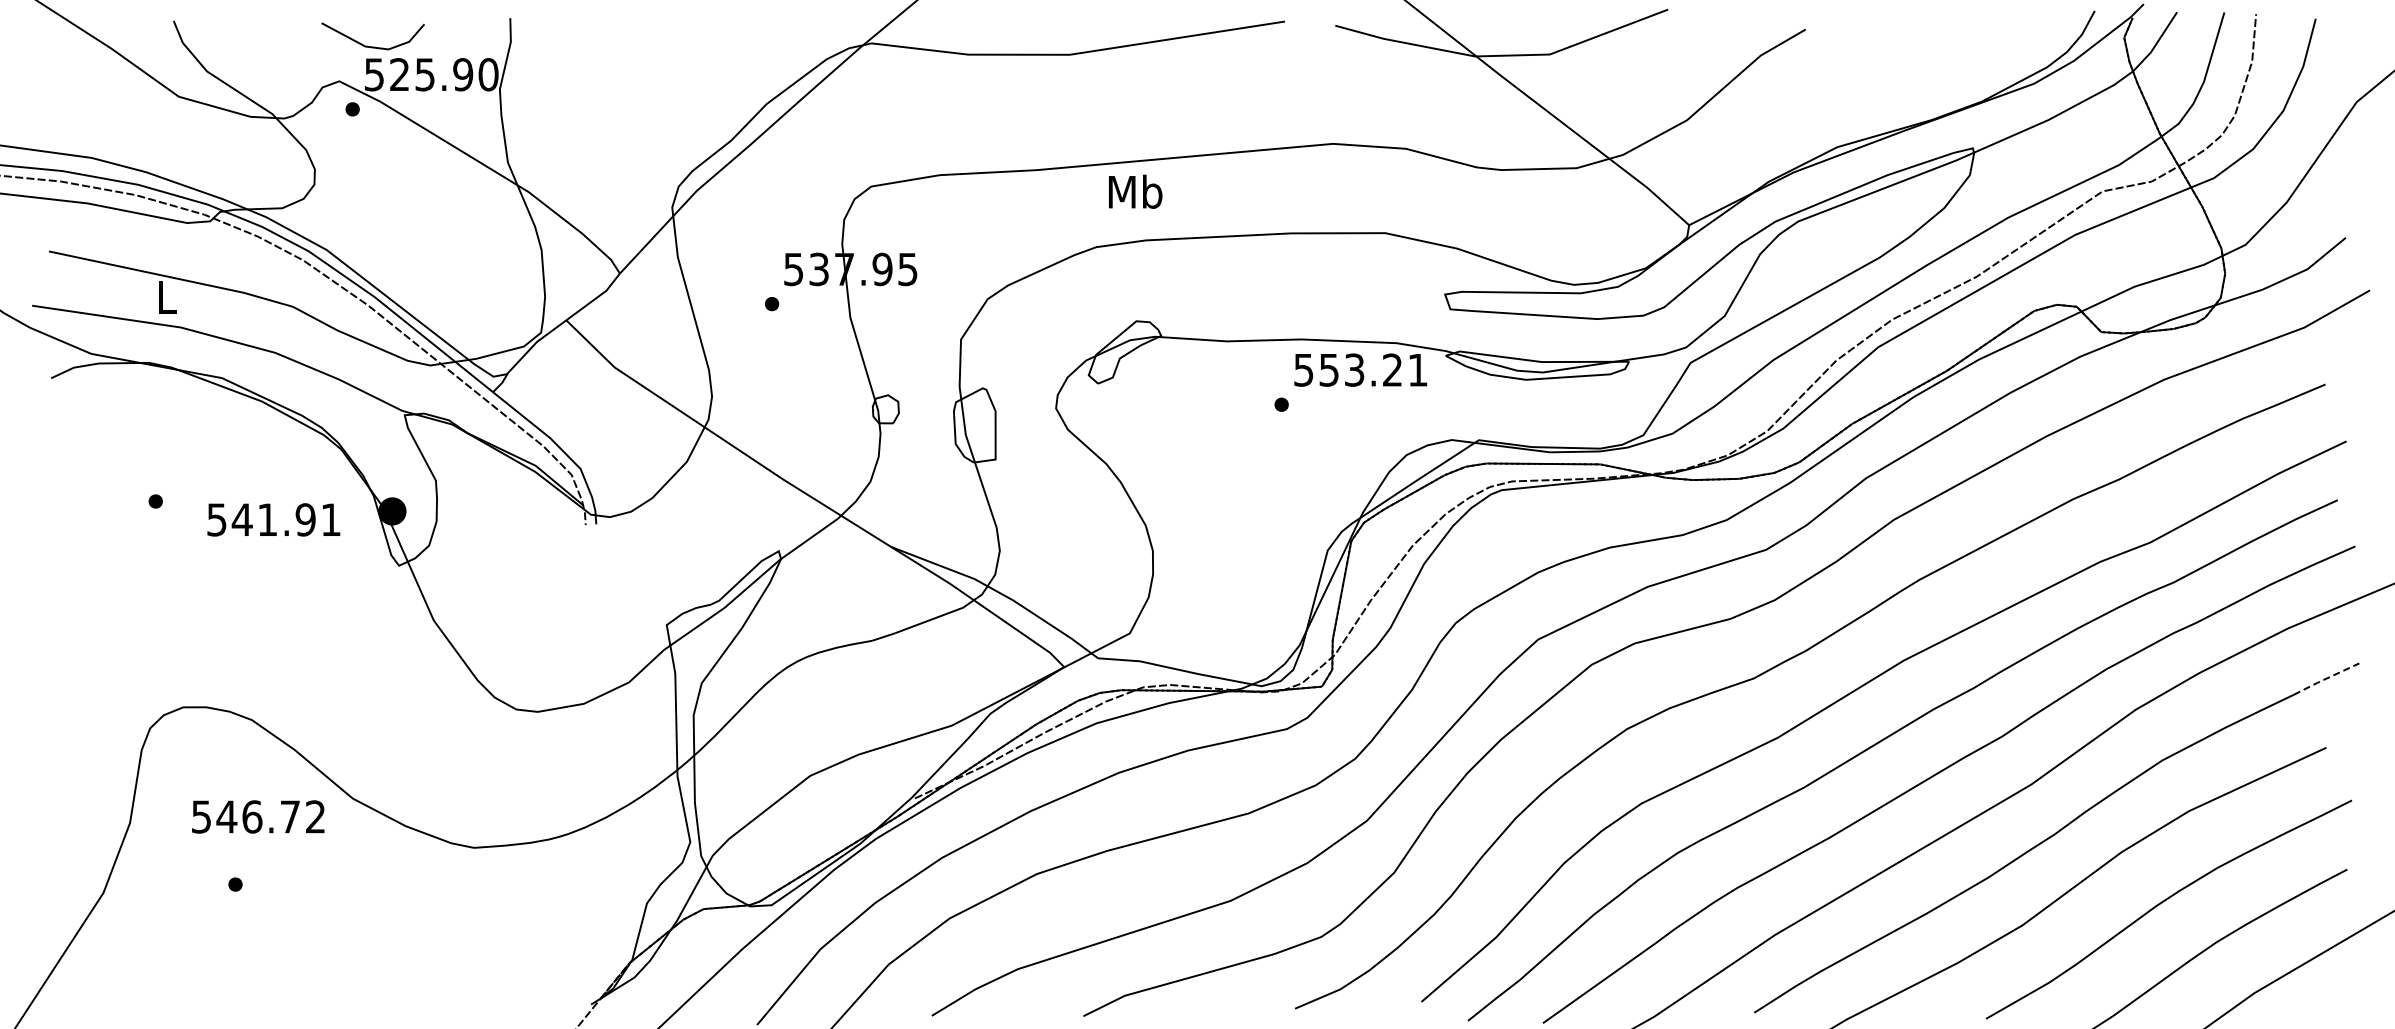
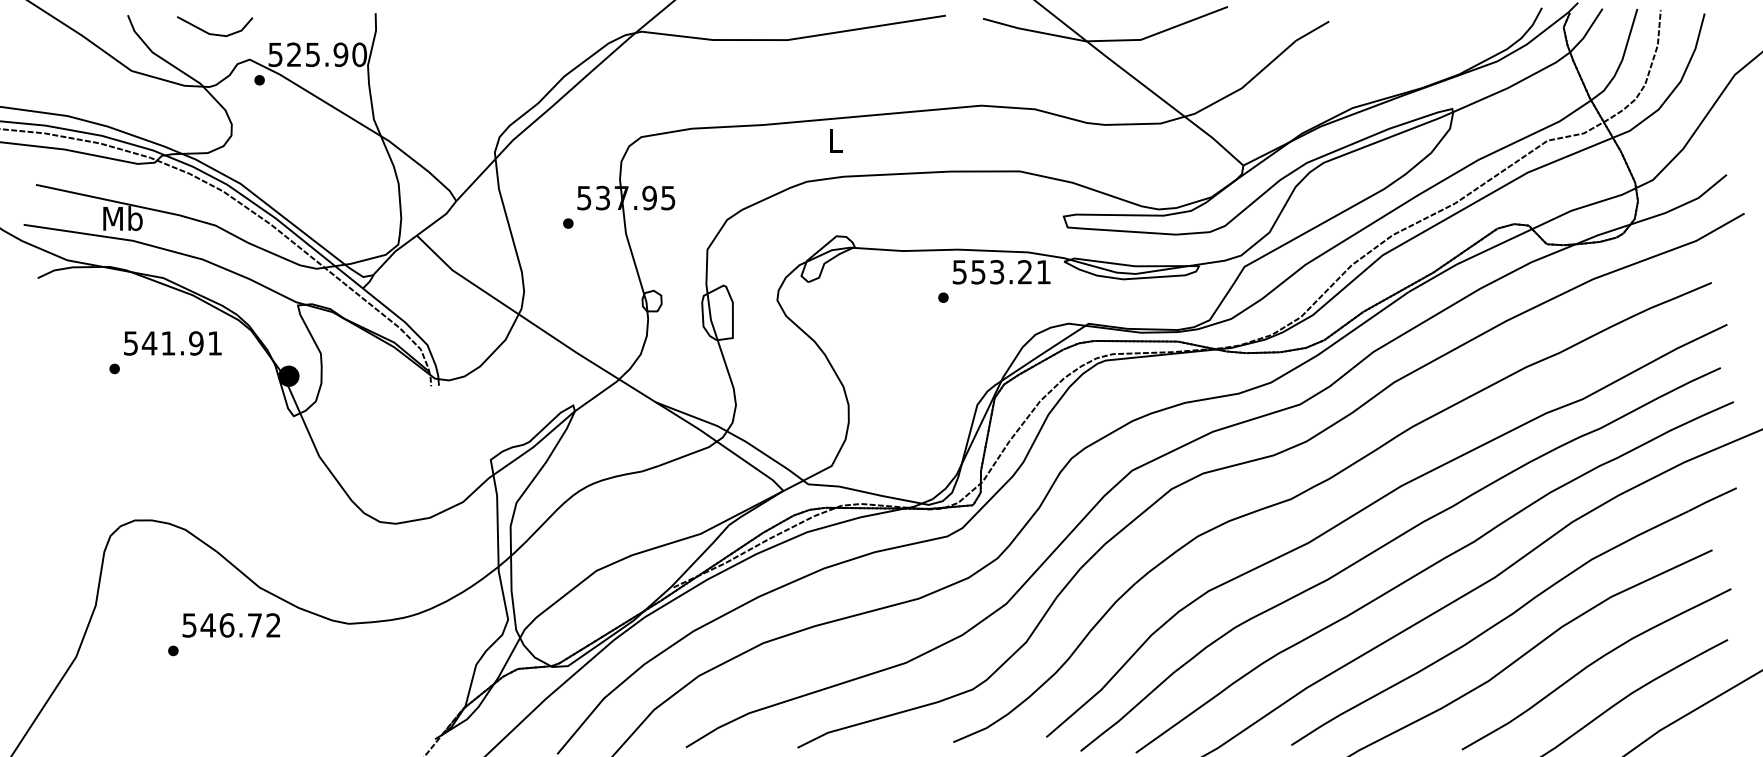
line: (372, 46) -> (214, 34), moved
text: (1135, 191) -> (835, 140), Mb -> L
text: (166, 297) -> (122, 218), L -> Mb
text: (273, 519) -> (172, 343), moved
line: (2326, 678) -> (1712, 499), dashed -> solid
text: (258, 816) -> (231, 625), moved

